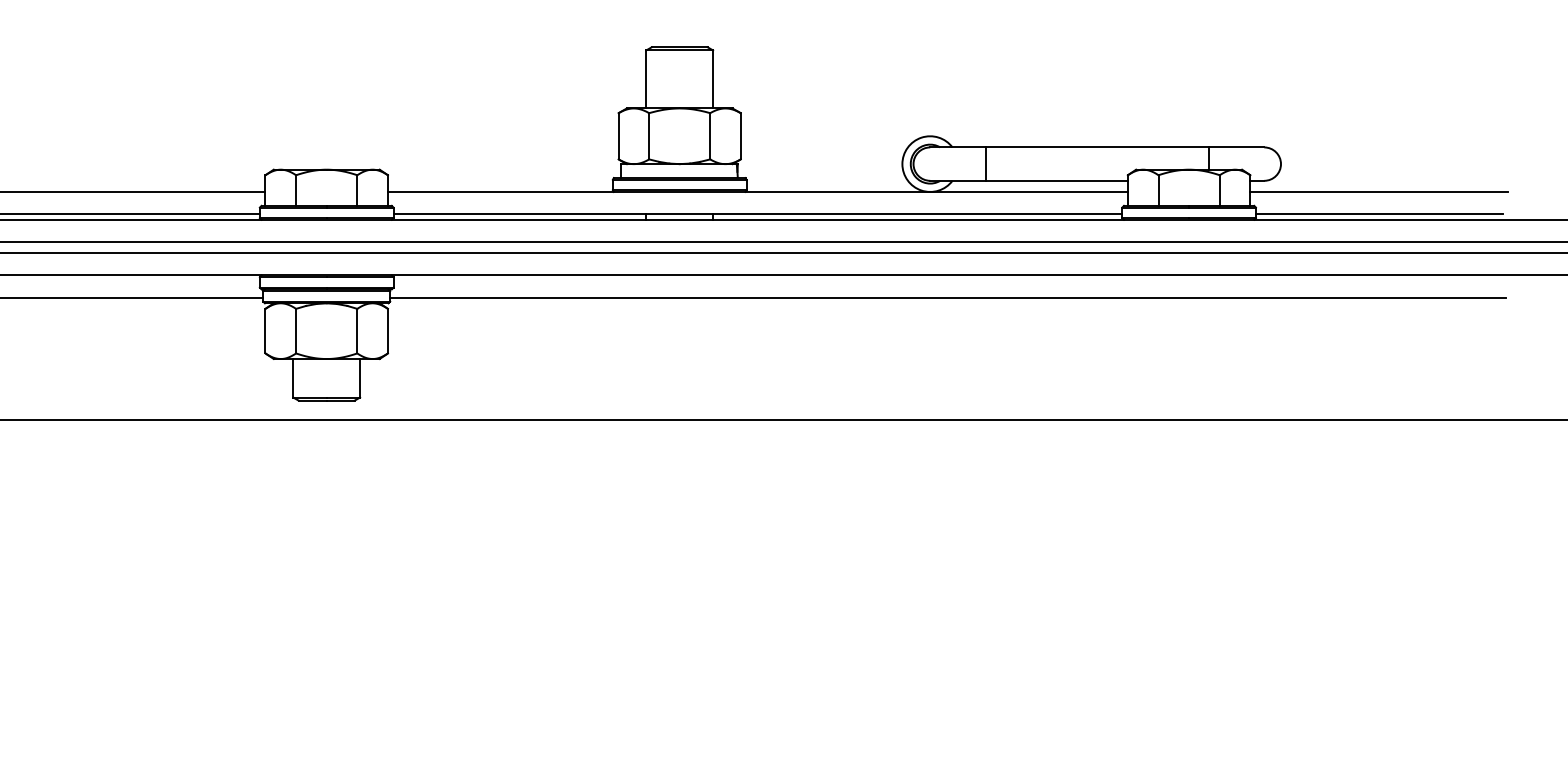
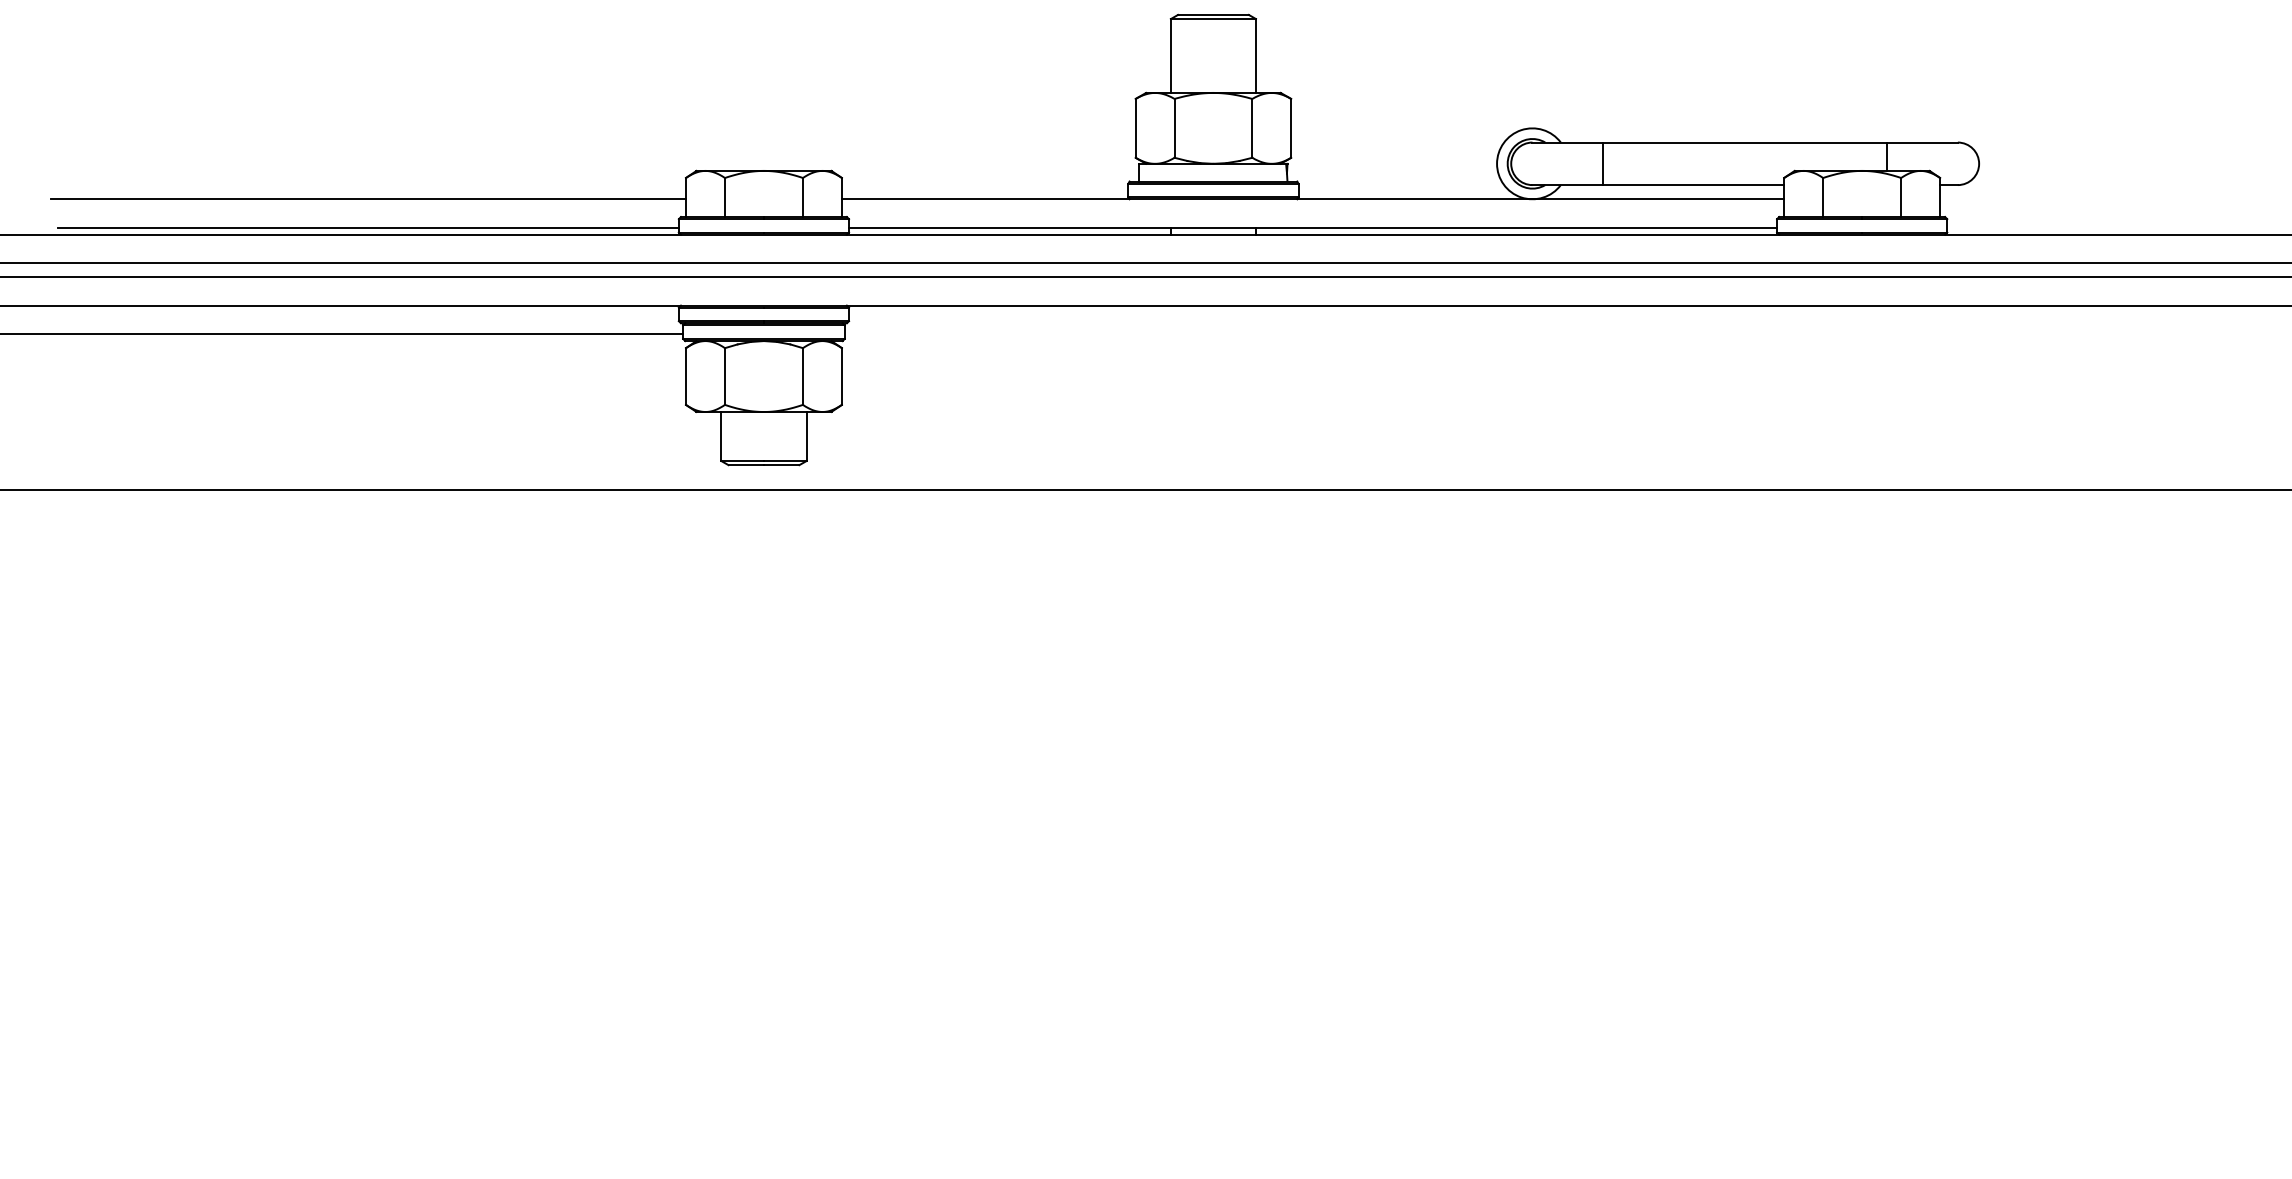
line: (1379, 192) -> (2104, 199), removed
line: (1379, 214) -> (2104, 227), removed
line: (947, 297) -> (1554, 333), removed

